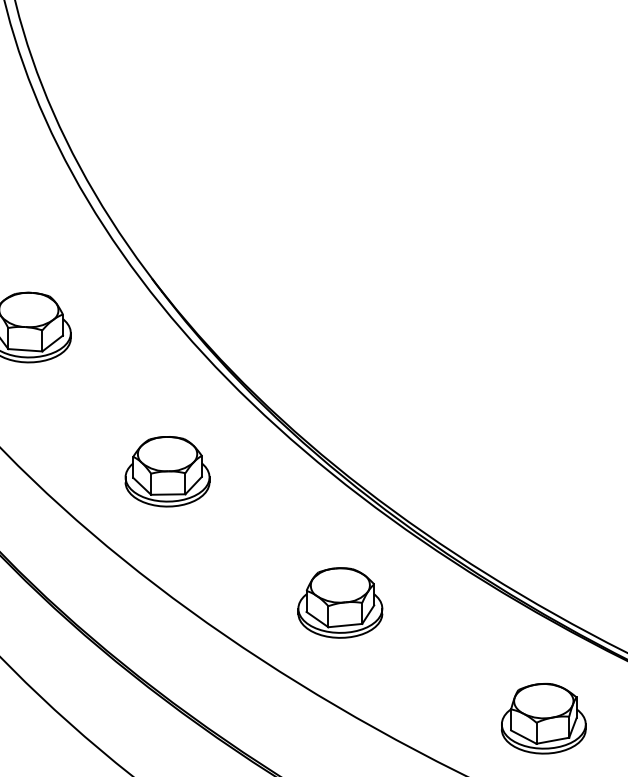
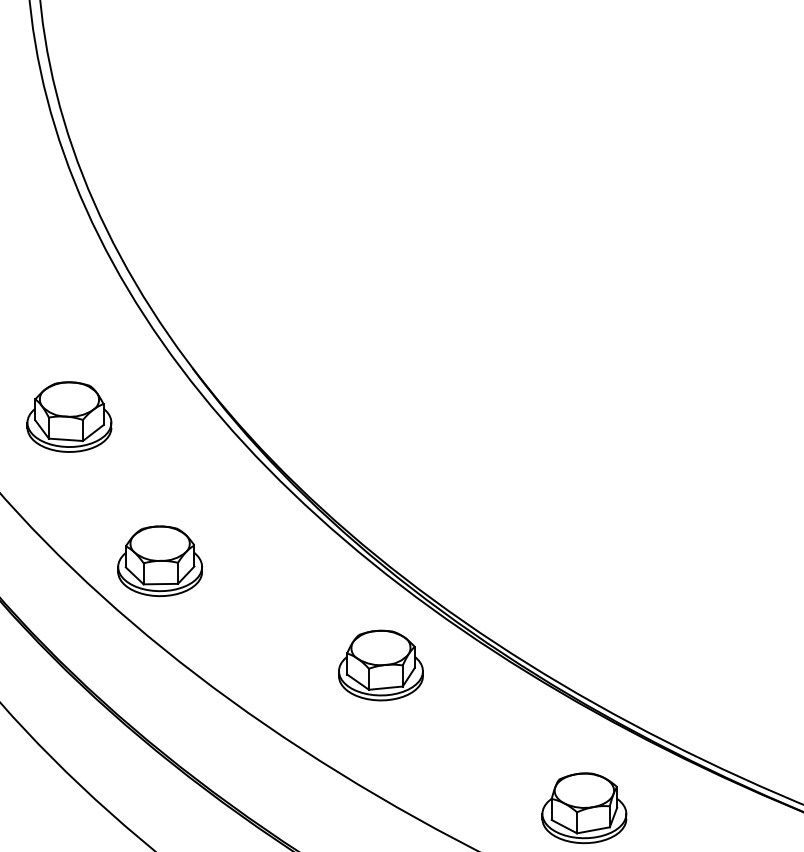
part: (166, 470) -> (159, 560), moved
part: (339, 602) -> (380, 665), moved

